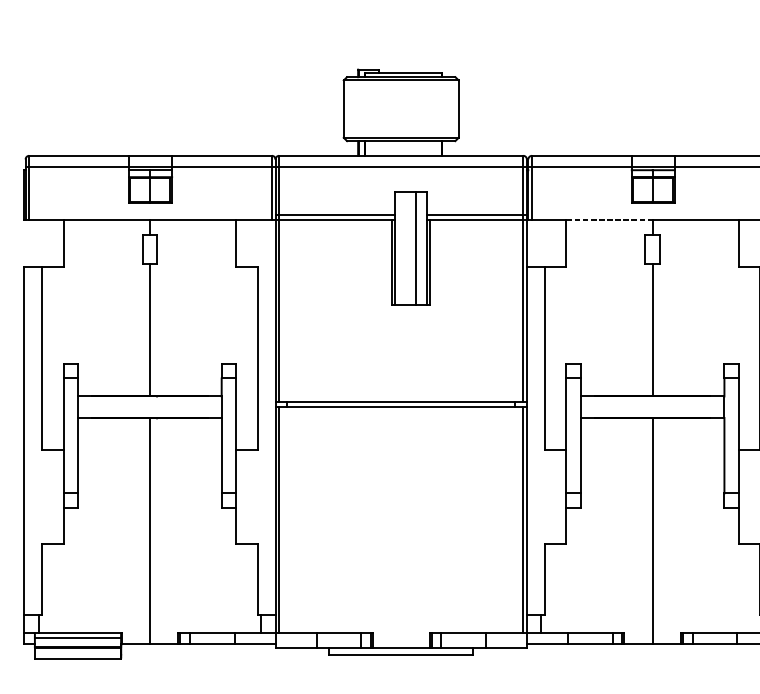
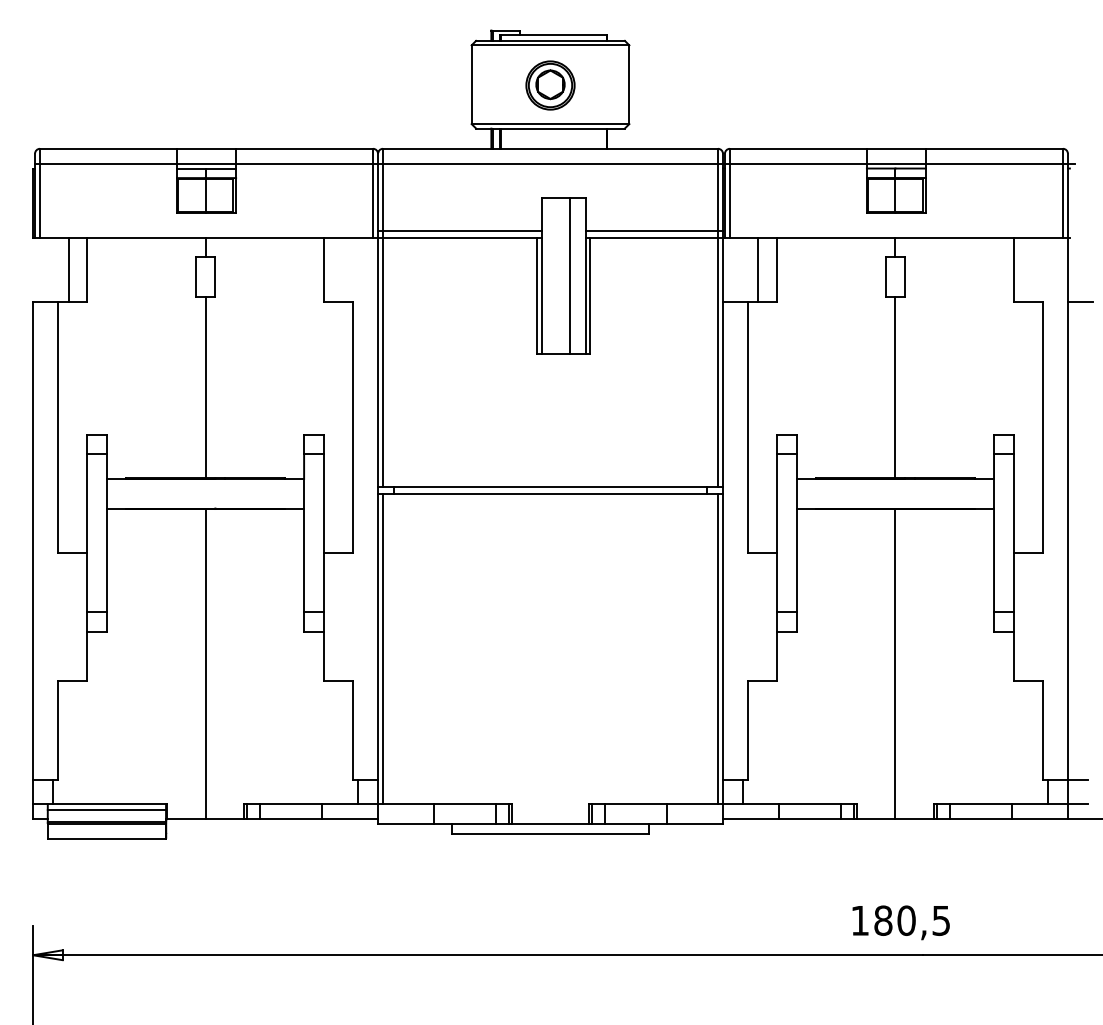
part: (401, 109) -> (550, 85), added
line: (608, 220) -> (835, 237), dashed -> solid
line: (50, 243) -> (68, 269), added
line: (552, 243) -> (758, 269), added

